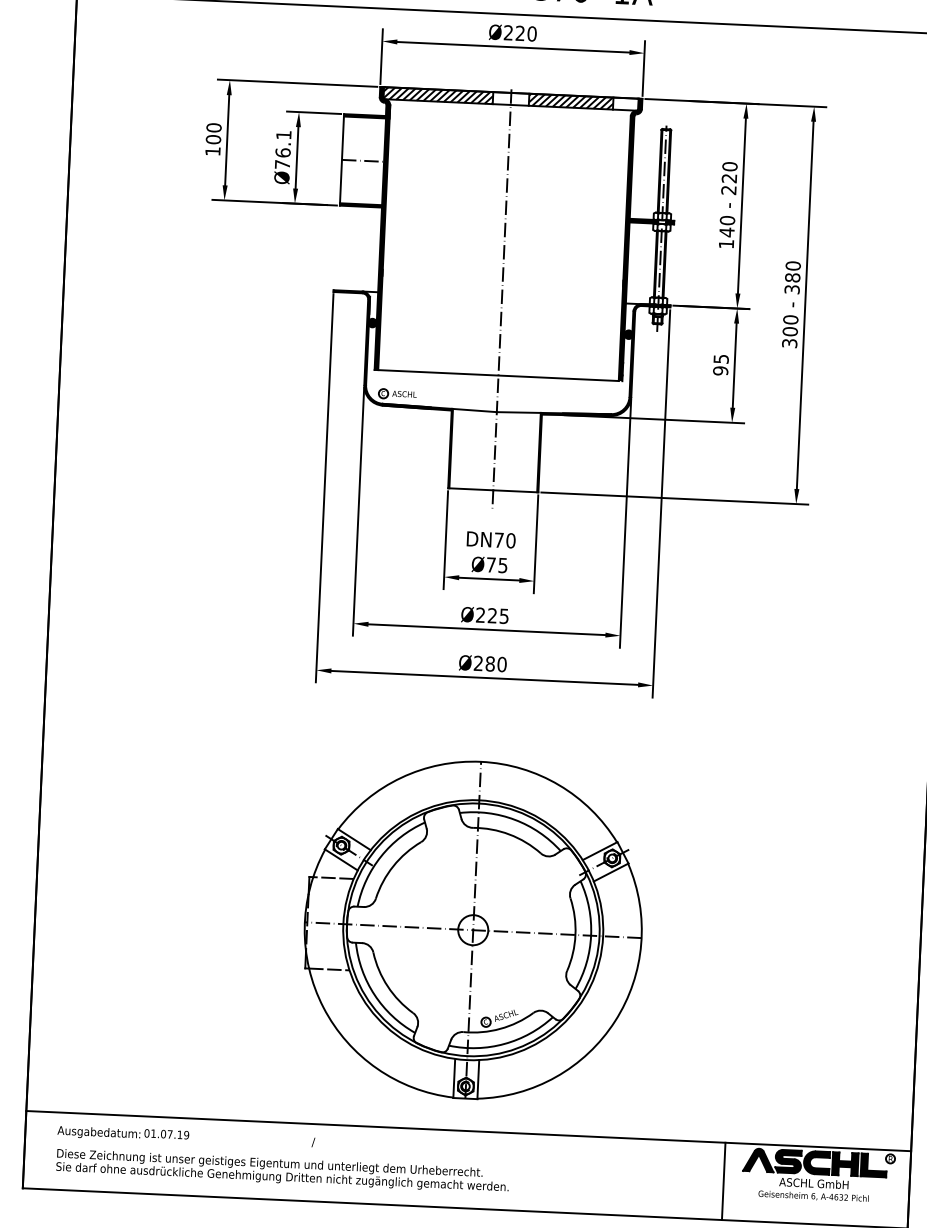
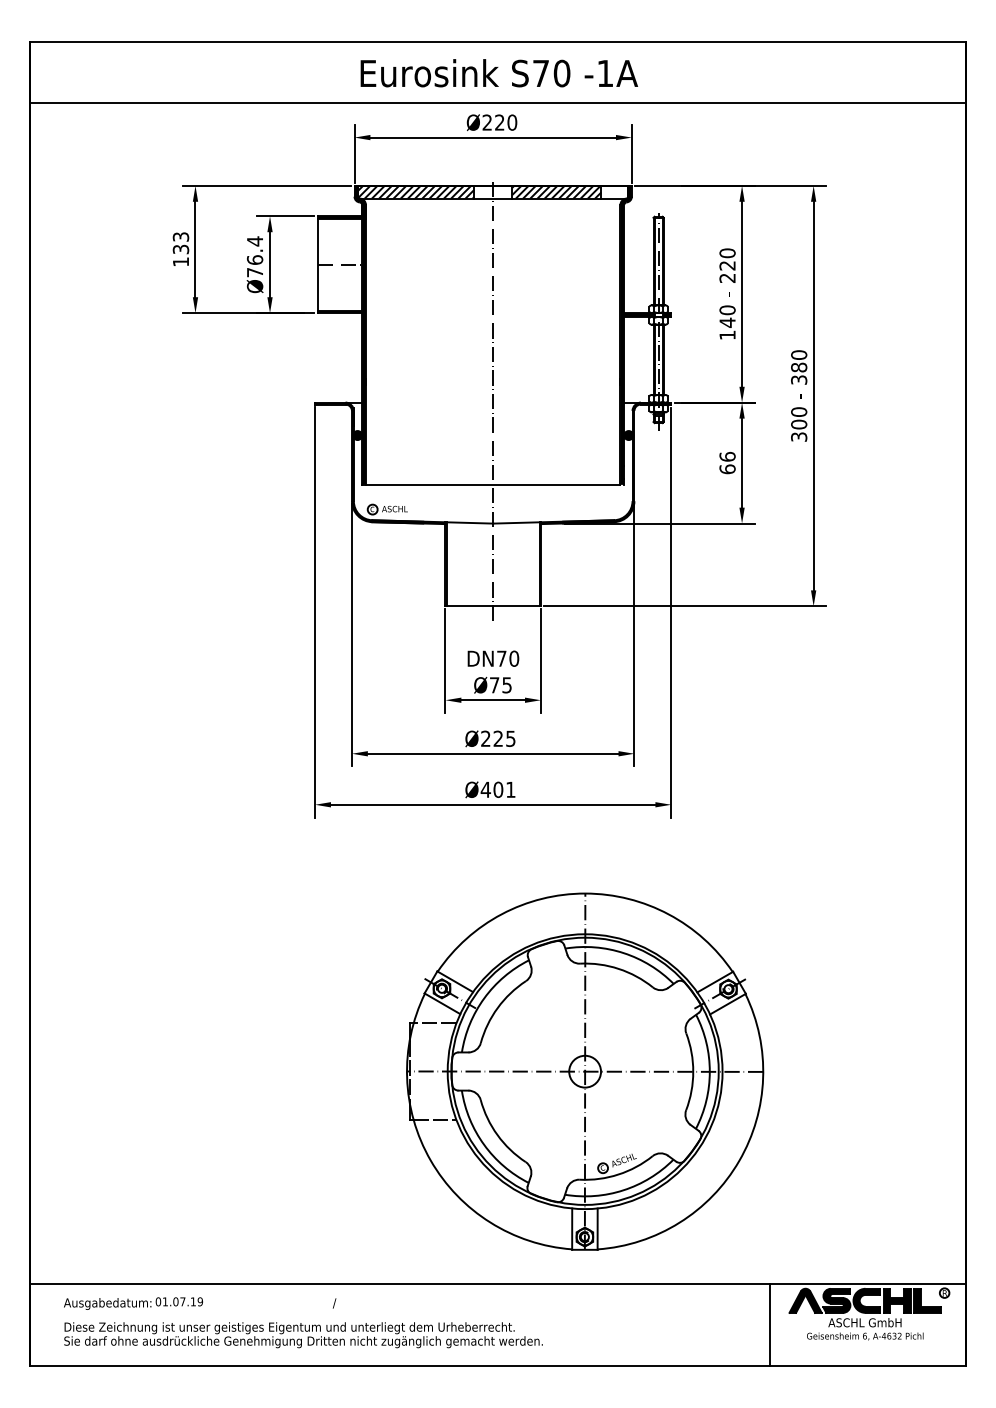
text: (213, 133) -> (180, 243), 100 -> 133
text: (283, 135) -> (254, 241), Ø76.1 -> Ø76.4
text: (720, 364) -> (727, 462), 95 -> 66
text: (489, 663) -> (497, 789), Ø280 -> Ø401
part: (473, 930) -> (585, 1071), moved

